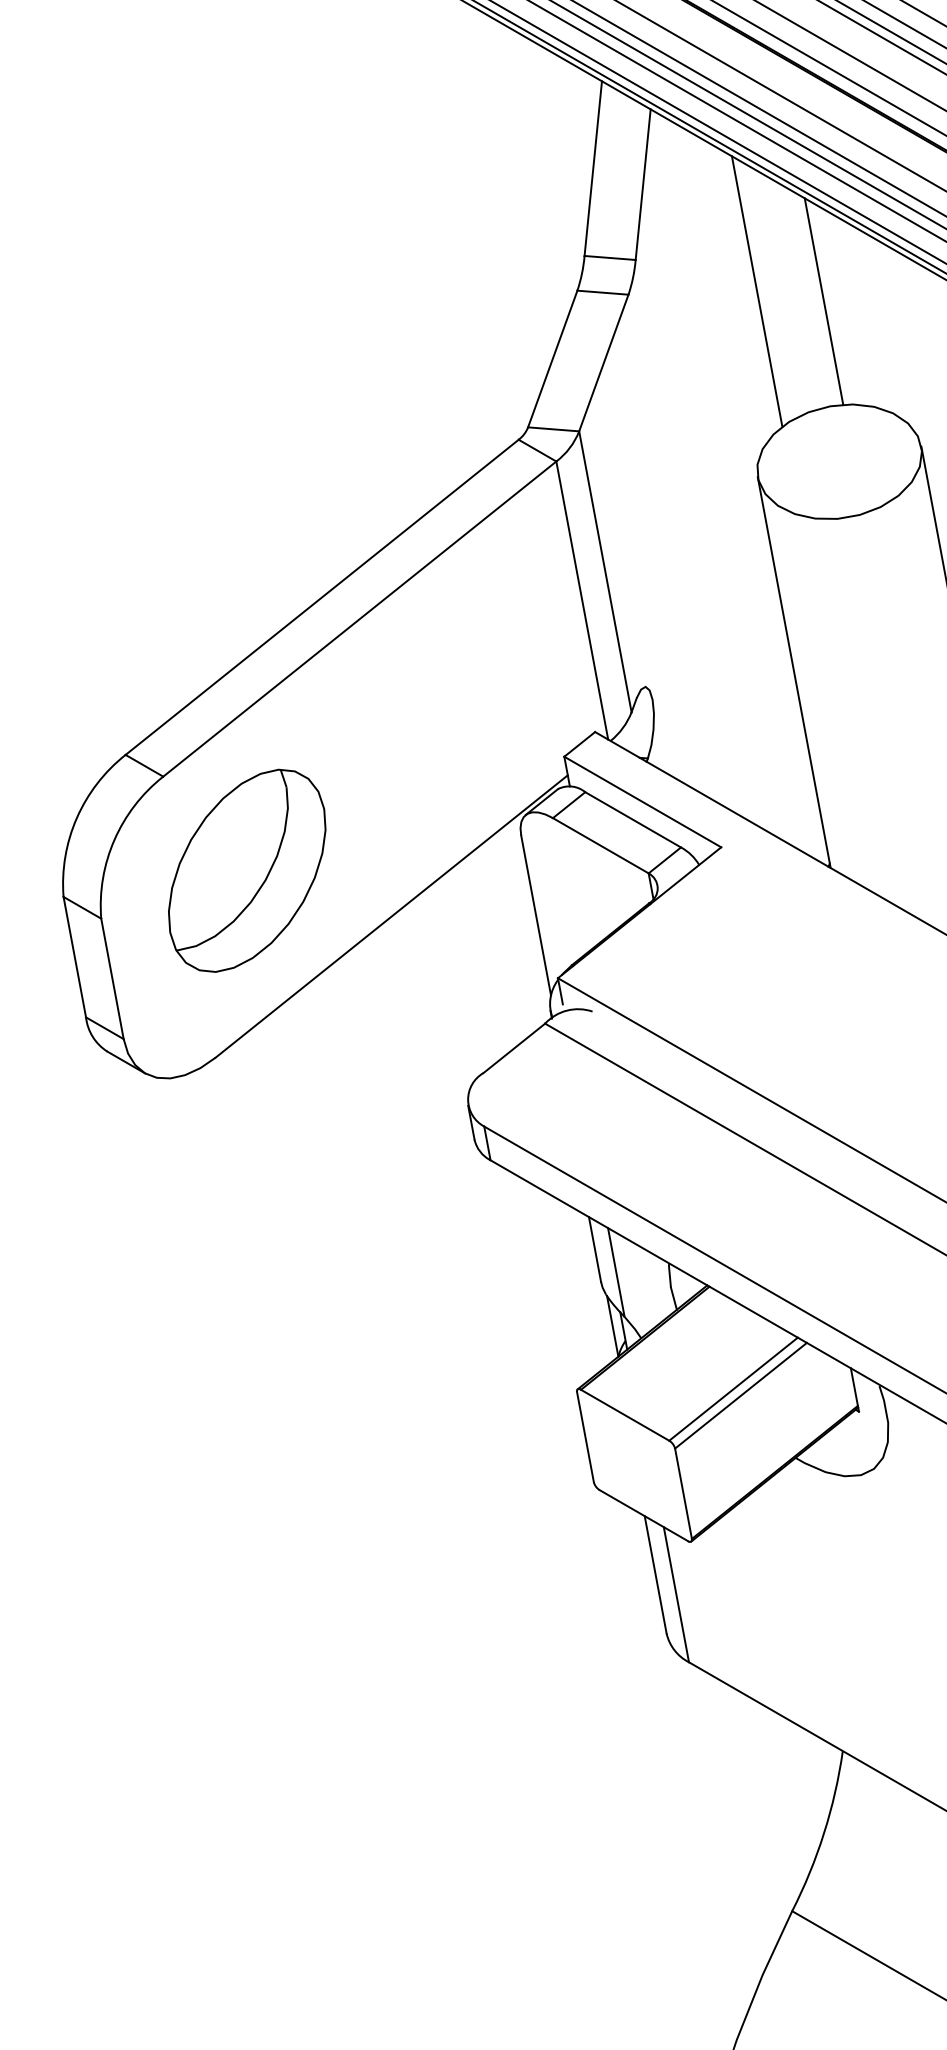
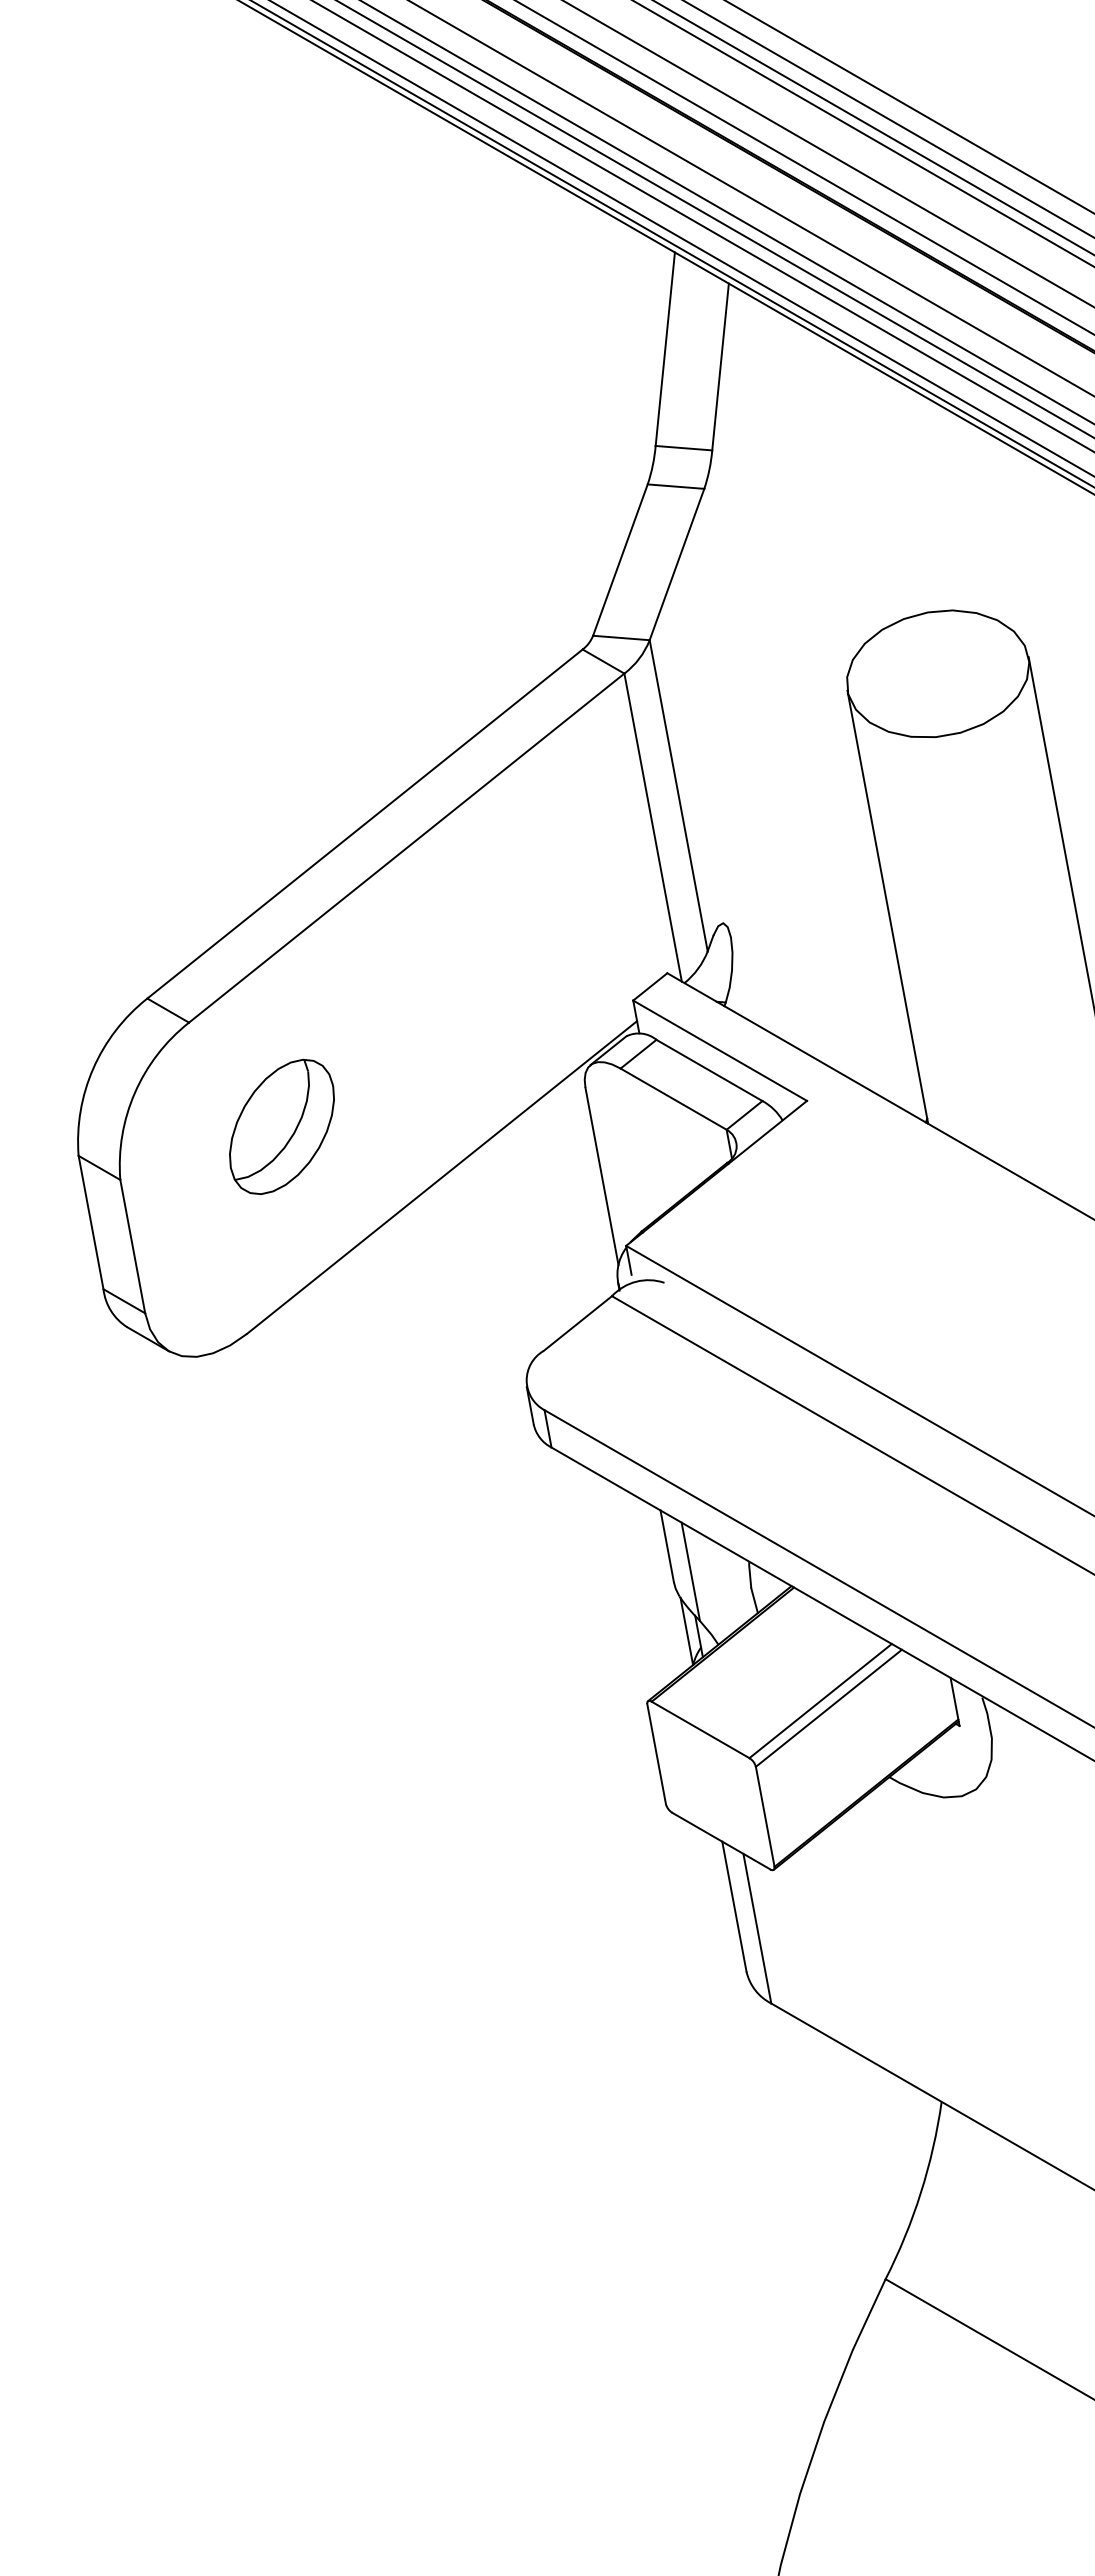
line: (756, 291) -> (846, 485), removed
line: (823, 301) -> (920, 496), removed
part: (246, 870) -> (281, 1126), size x0.6

